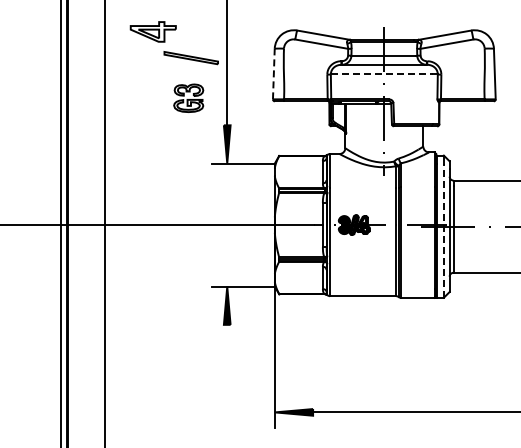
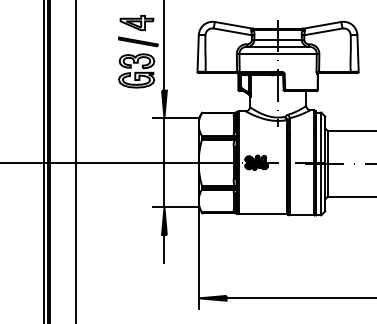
part: (152, 31) -> (136, 22), moved
line: (273, 73) -> (197, 53), dashed -> solid
line: (382, 74) -> (276, 53), dashed -> solid
part: (188, 98) -> (136, 71), size x1.67
line: (227, 224) -> (164, 162), added
line: (443, 231) -> (320, 167), dashed -> solid
line: (227, 343) -> (164, 248), added

